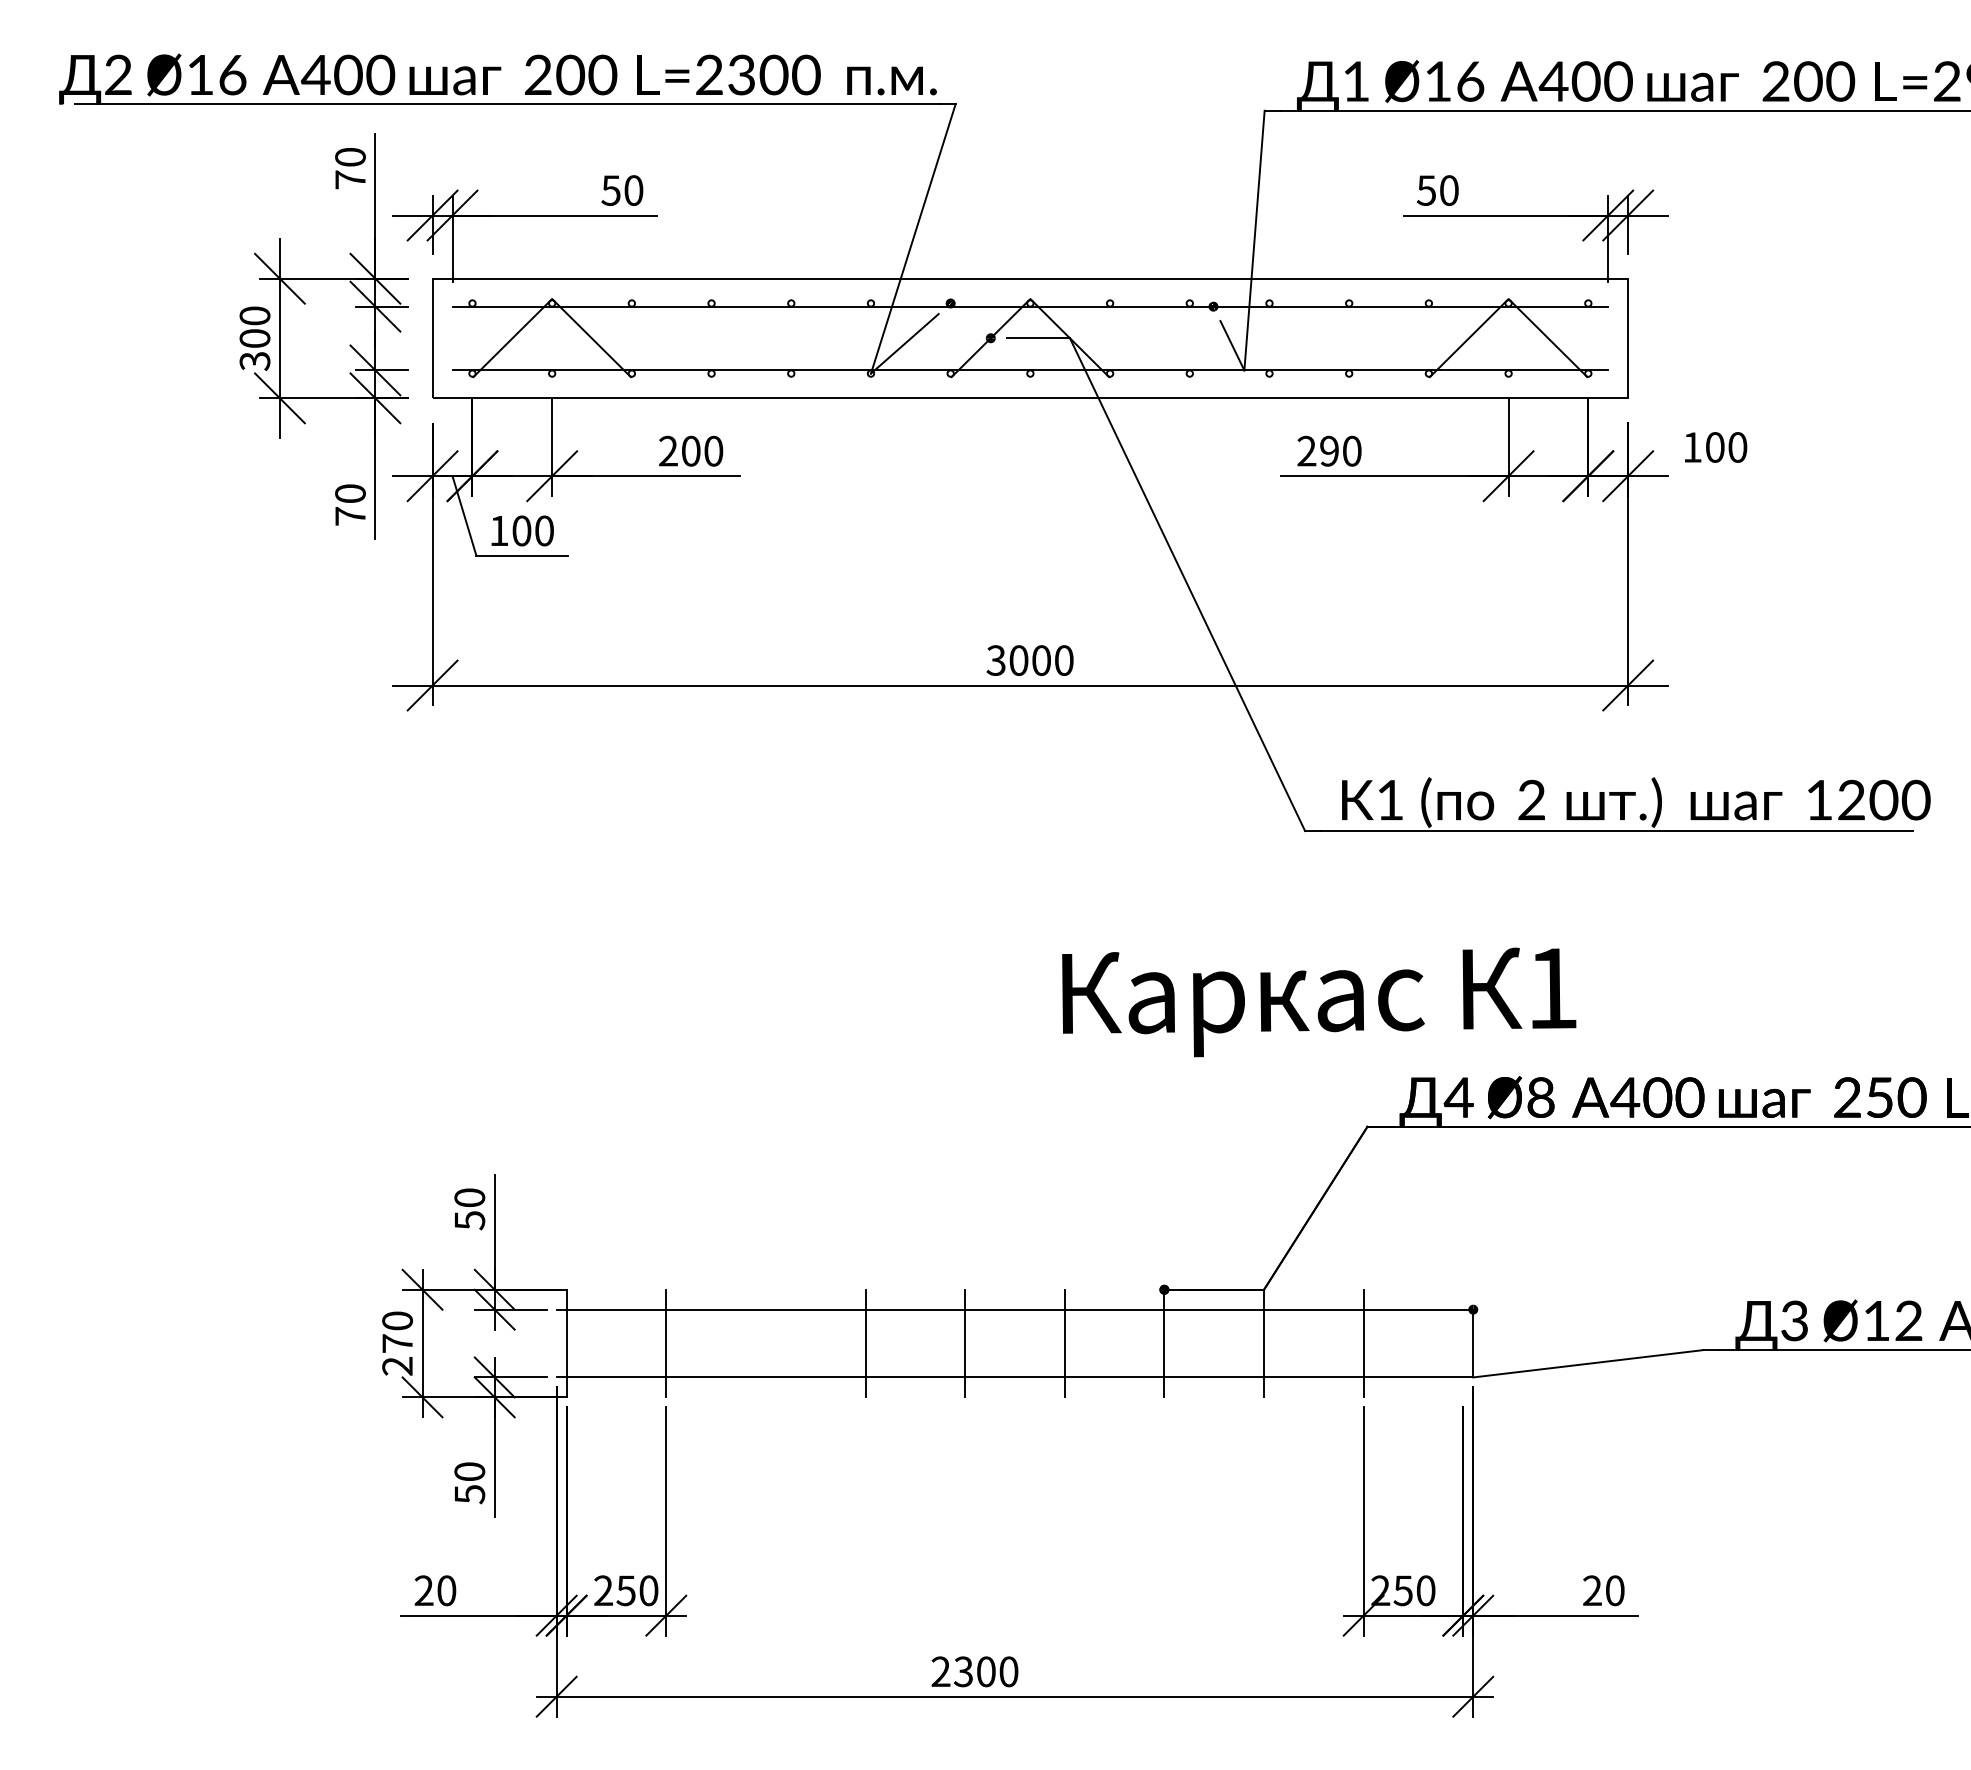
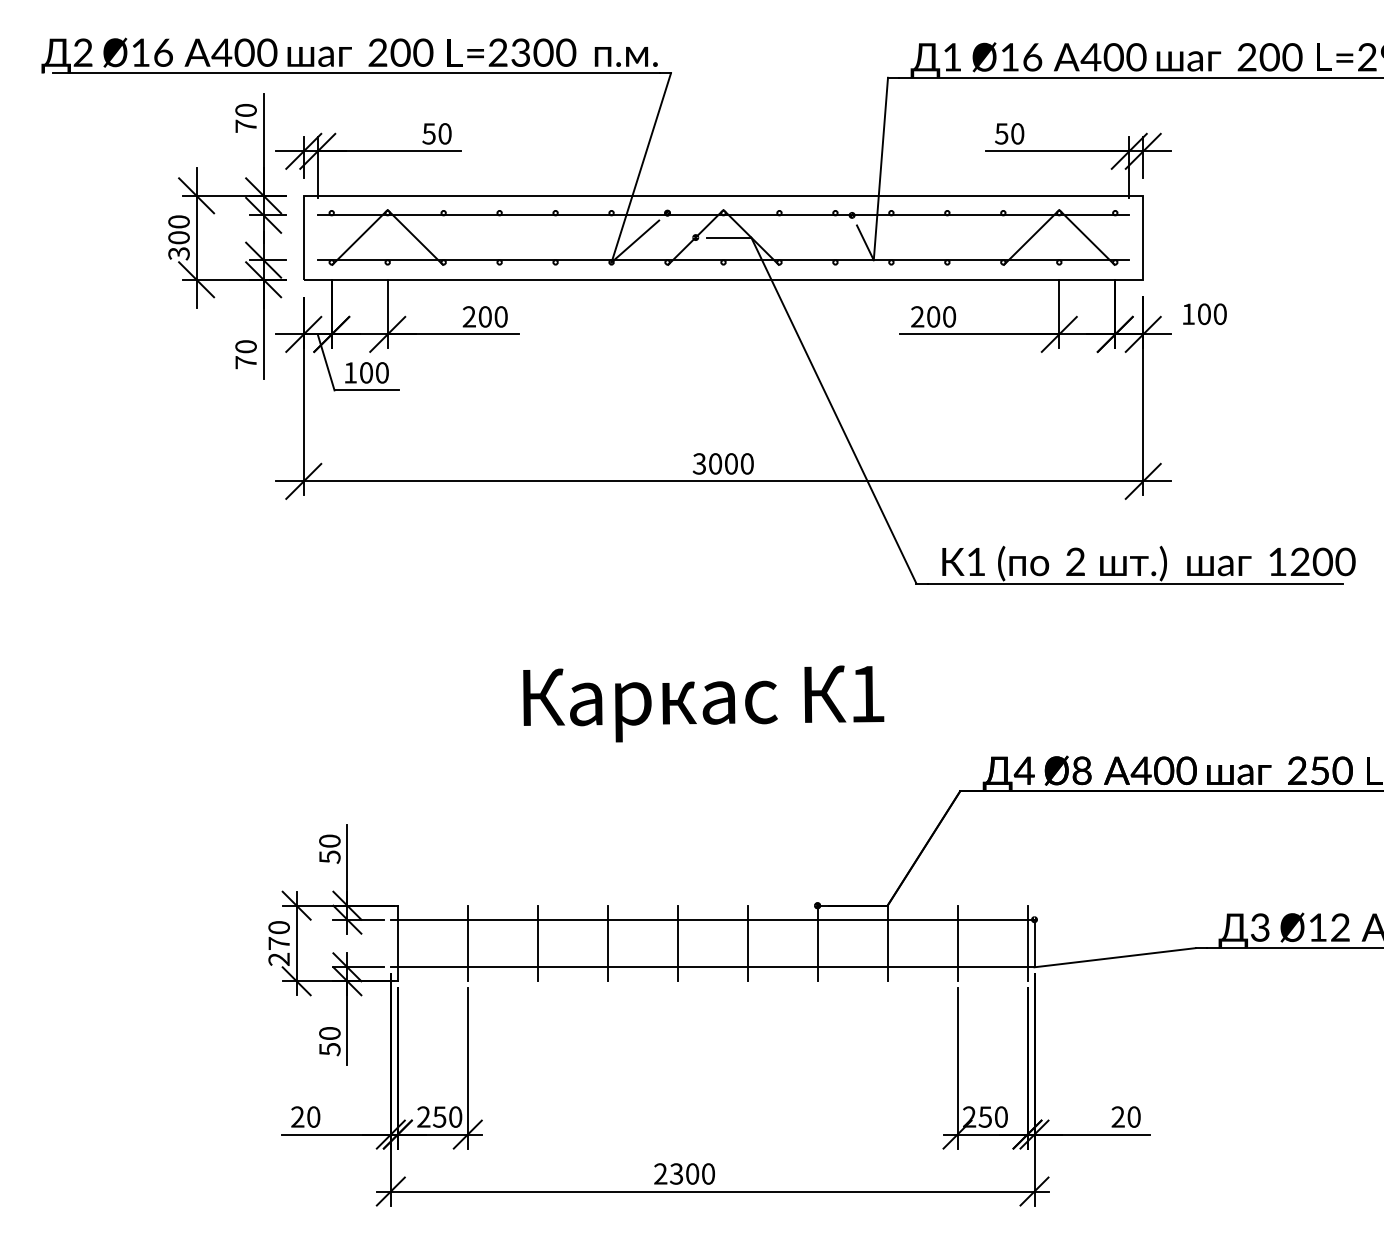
text: (1329, 450) -> (933, 316), 290 -> 200
text: (1319, 1002) -> (703, 704), moved
line: (765, 1343) -> (537, 943), added
line: (1463, 1343) -> (1027, 943), added

